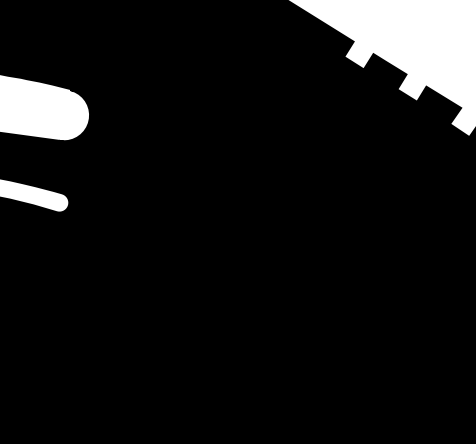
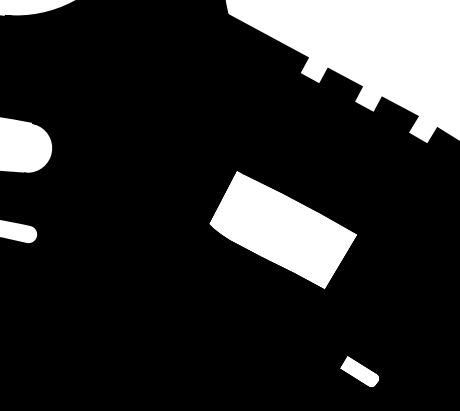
fill: (317, 214) -> (282, 230), removed
fill: (385, 362) -> (359, 371), removed

